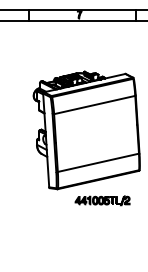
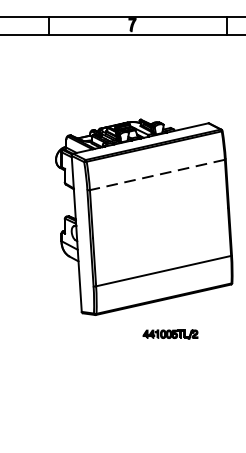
line: (94, 105) -> (157, 175), solid -> dashed
part: (102, 200) -> (170, 333), size x0.6

